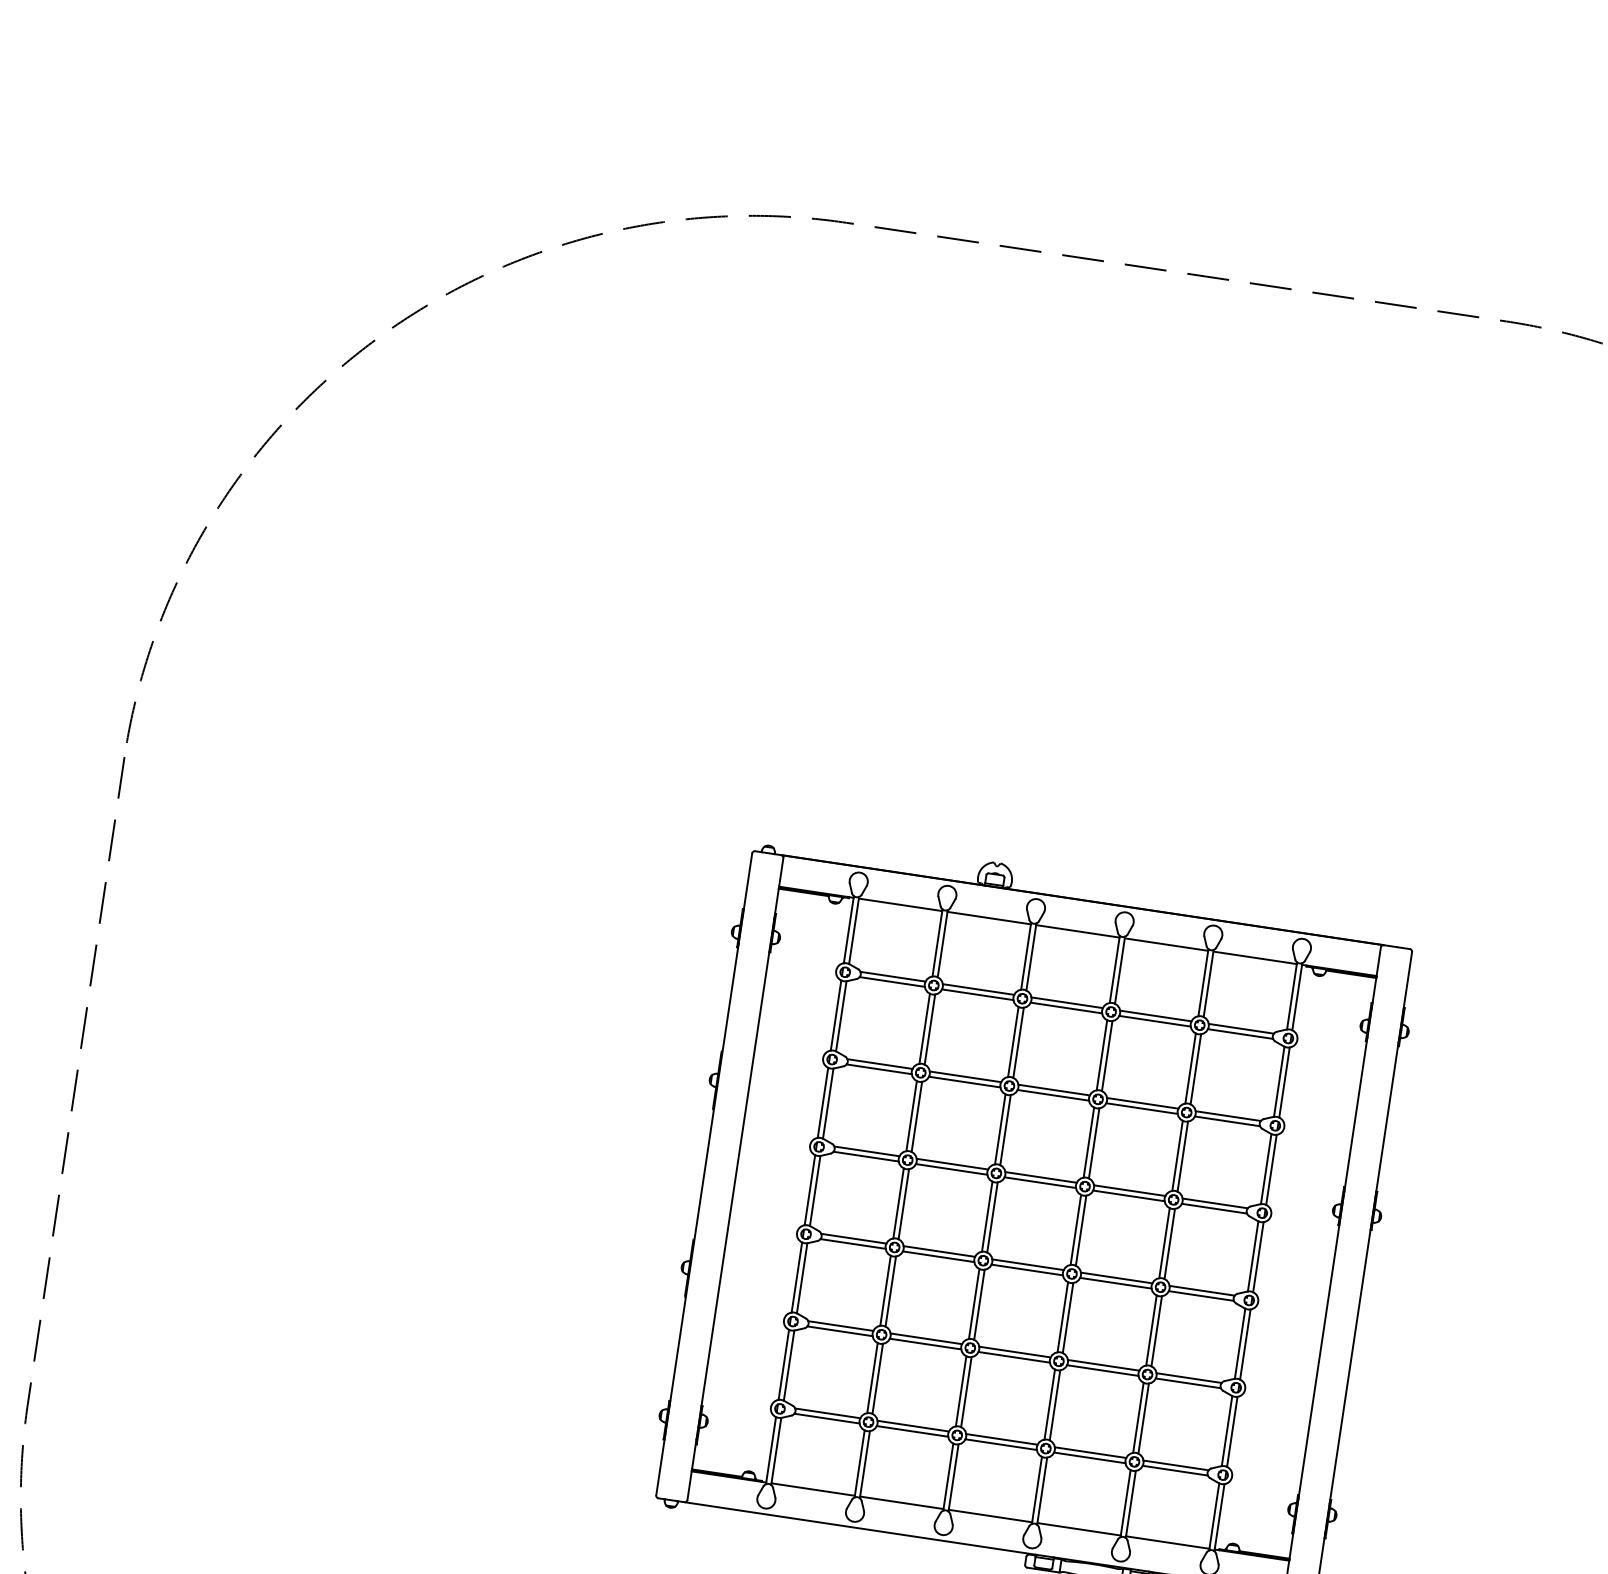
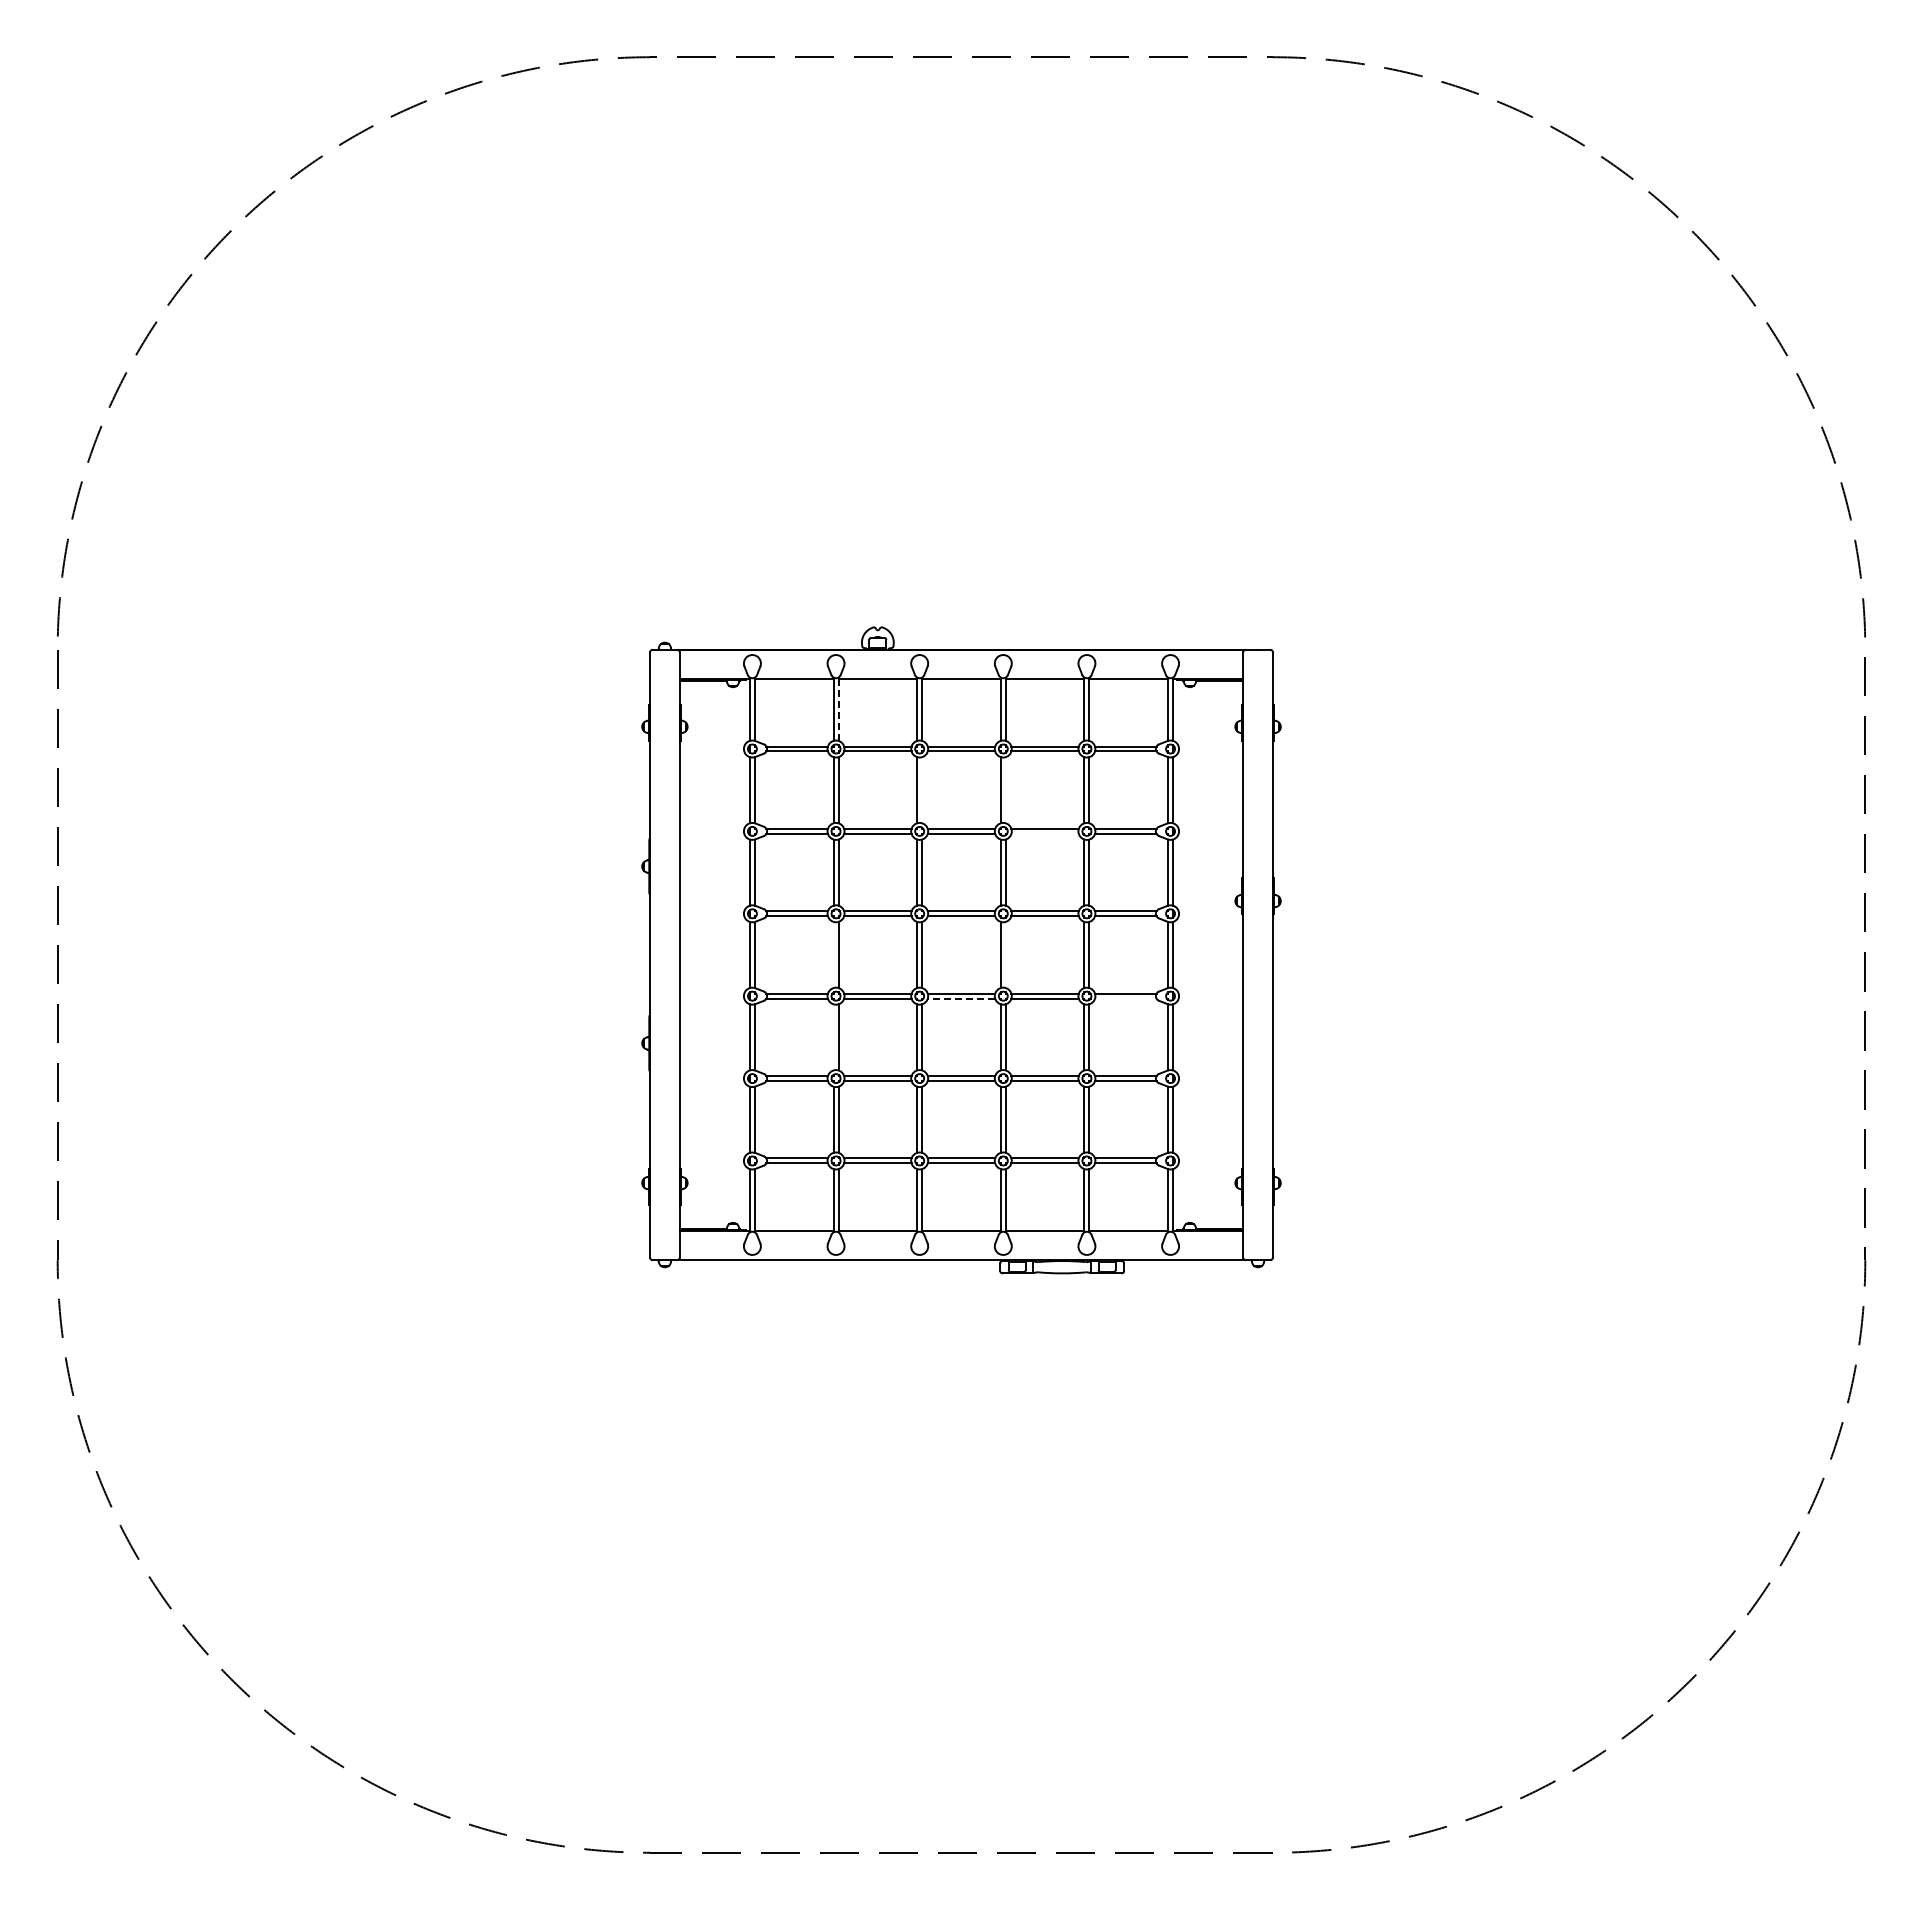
line: (942, 944) -> (838, 709), solid -> dashed
line: (1018, 1043) -> (922, 790), removed
line: (1106, 1056) -> (1005, 790), removed
line: (1141, 1108) -> (1044, 833), removed
line: (898, 1202) -> (833, 954), removed
line: (1080, 1230) -> (1005, 954), removed
line: (1027, 1269) -> (961, 998), solid -> dashed
line: (885, 1290) -> (833, 1037), removed
line: (1201, 1295) -> (1125, 998), removed

